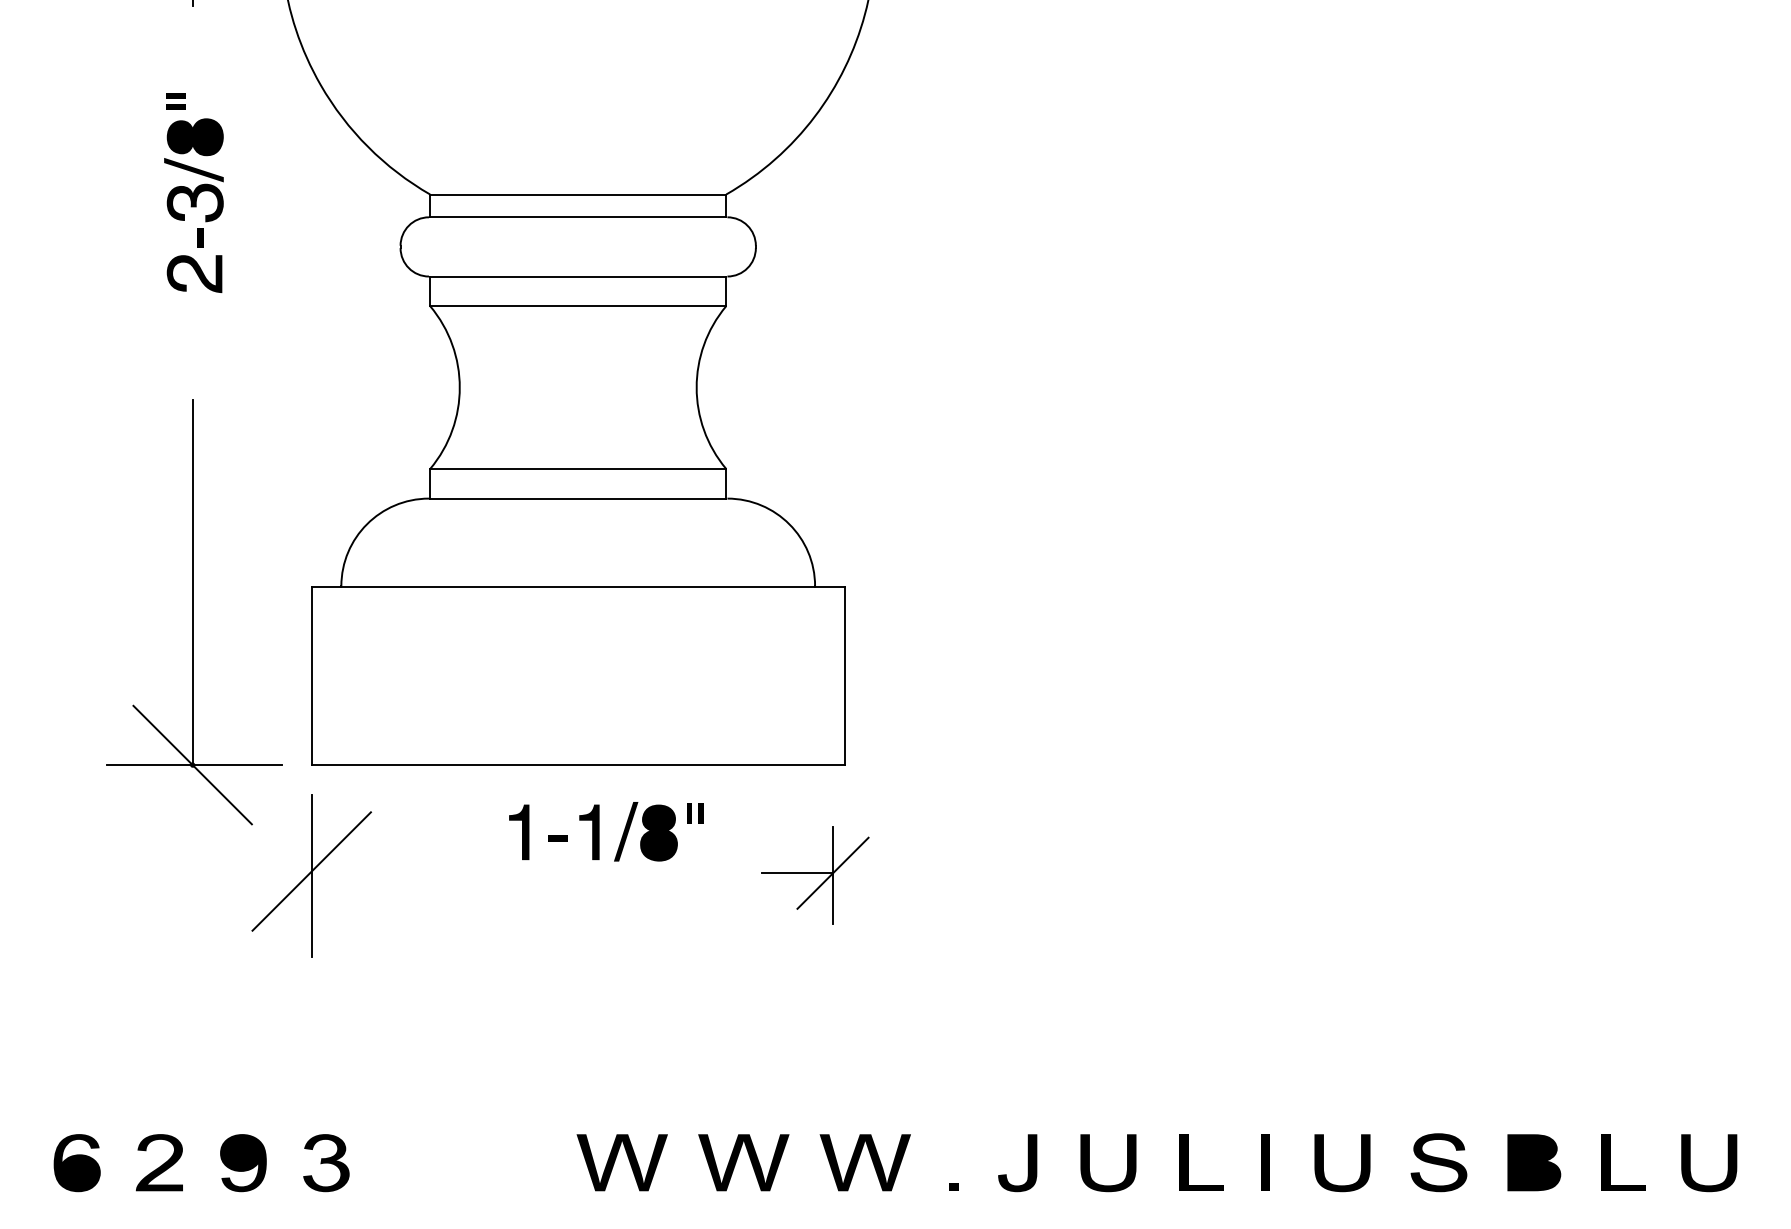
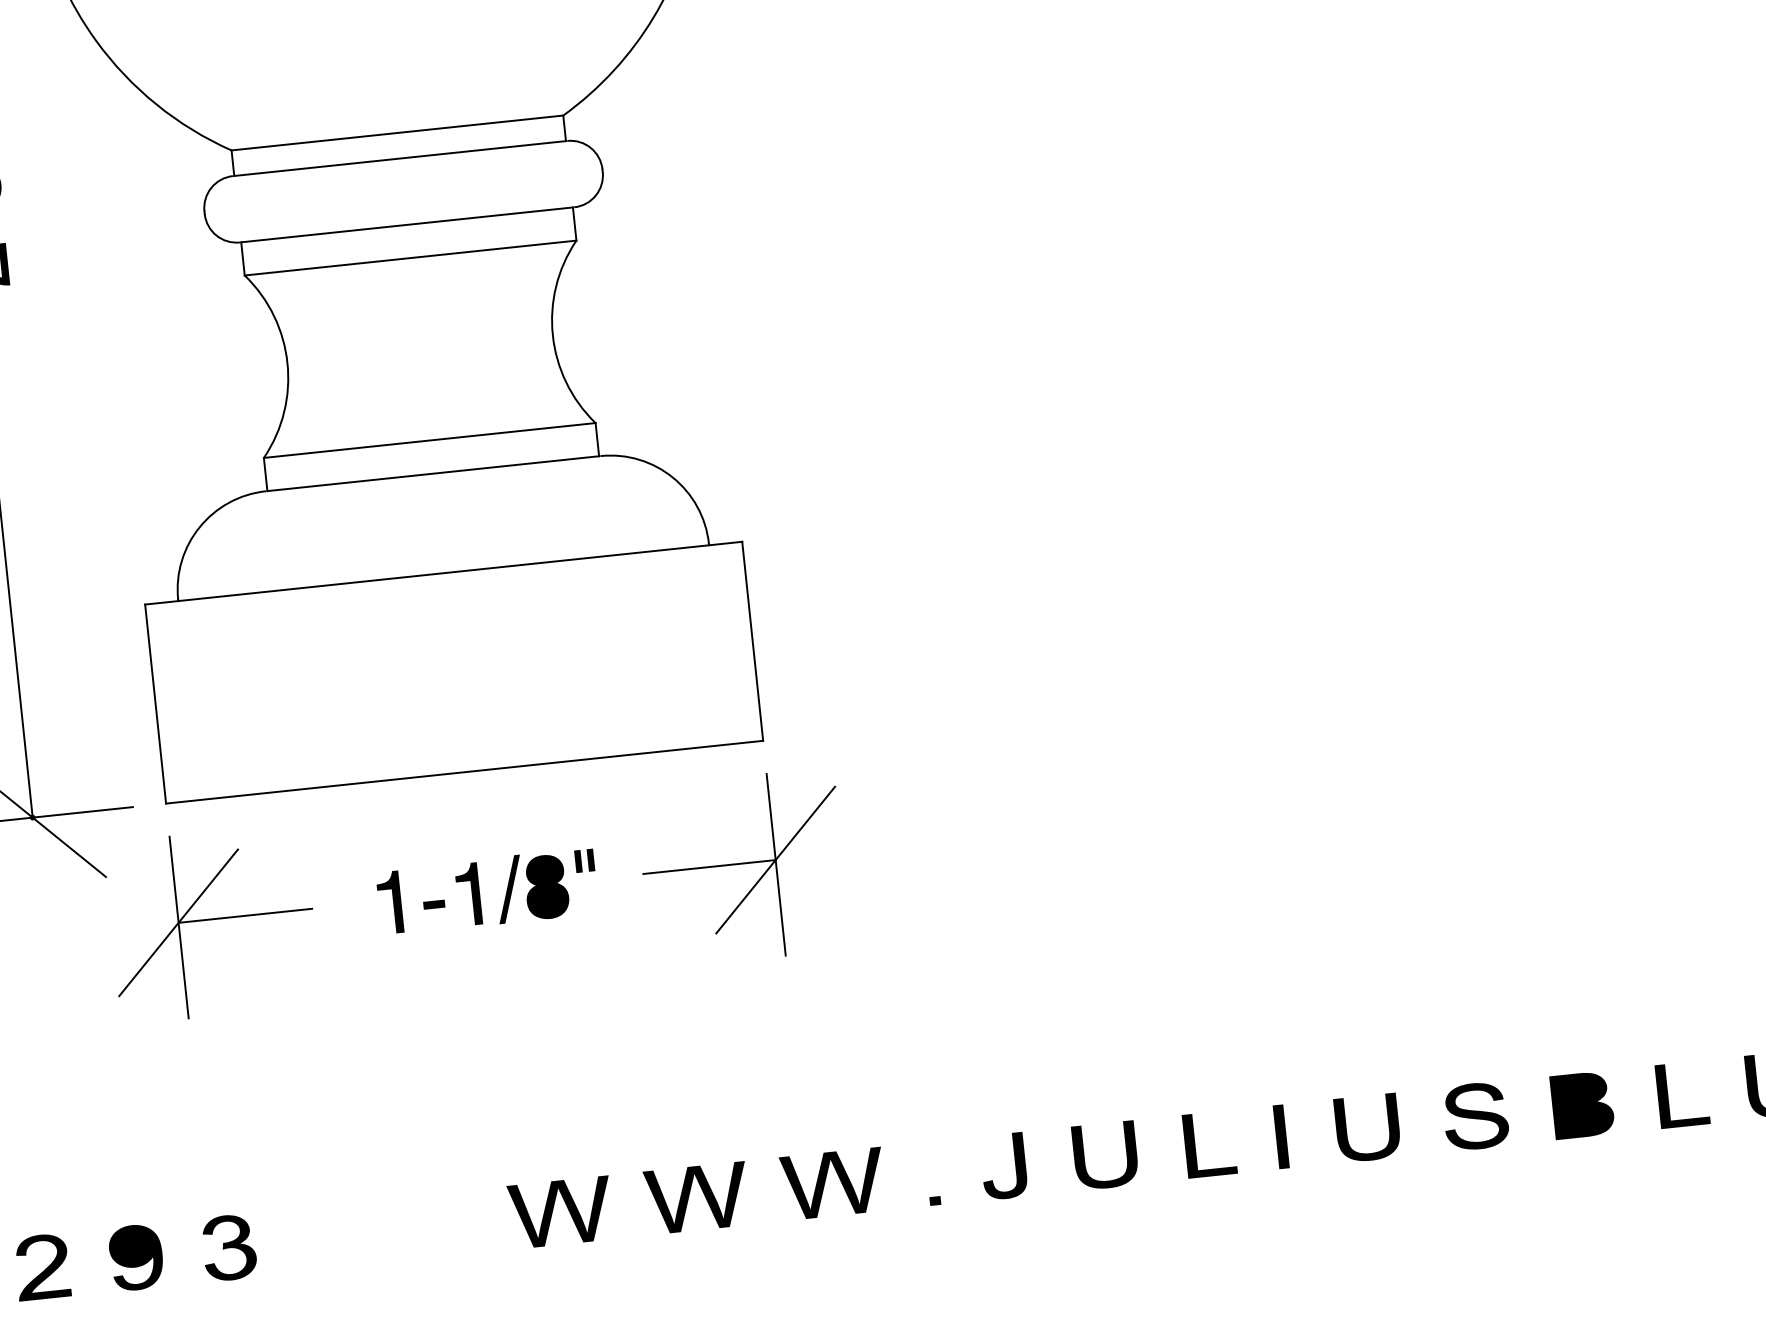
part: (599, 831) -> (479, 892), moved
line: (371, 871) -> (245, 915), added
part: (815, 875) -> (743, 867), size x1.67

